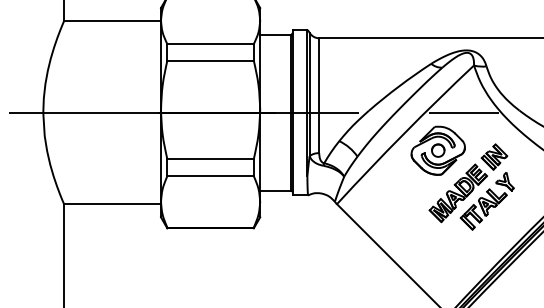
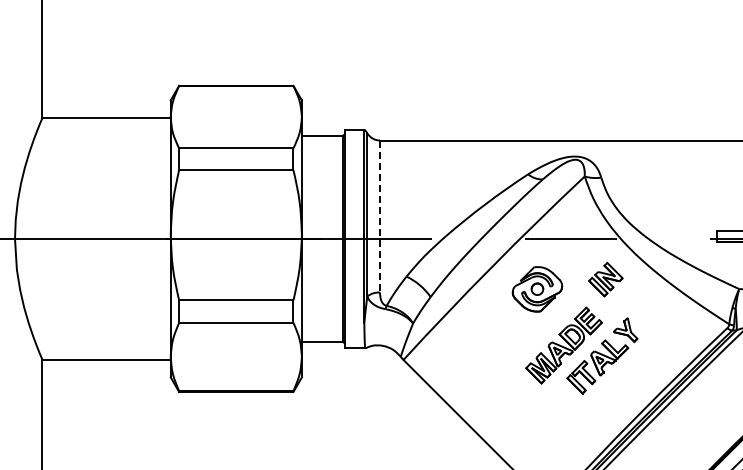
line: (318, 95) -> (379, 216), solid -> dashed
part: (438, 150) -> (537, 289), size x0.7
part: (494, 156) -> (605, 279), moved

